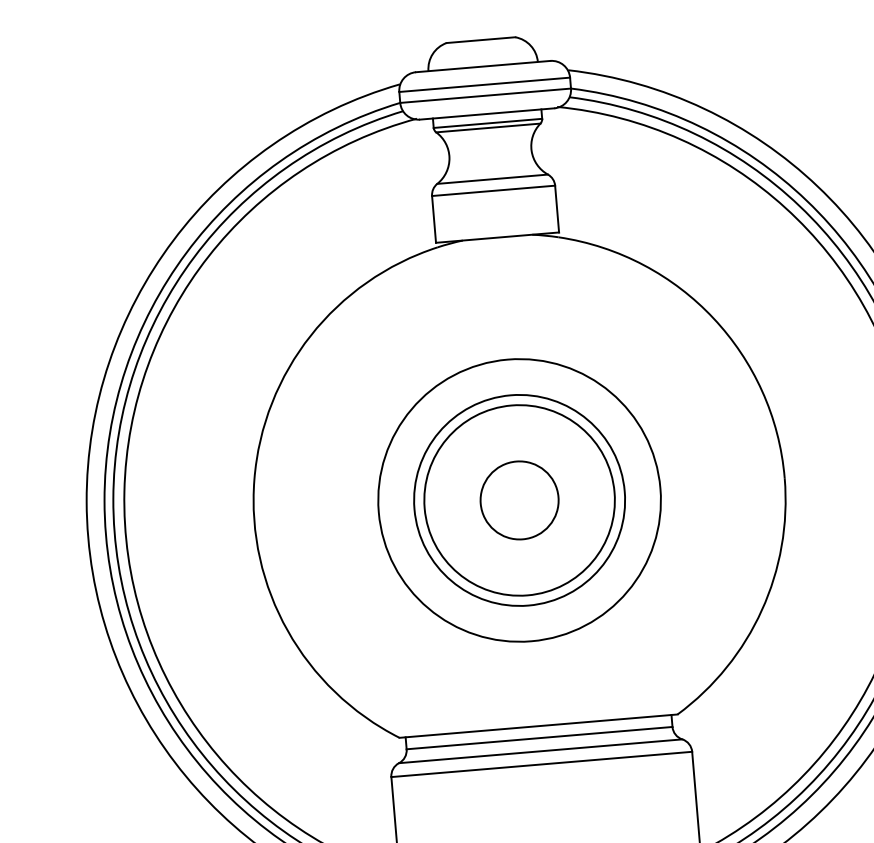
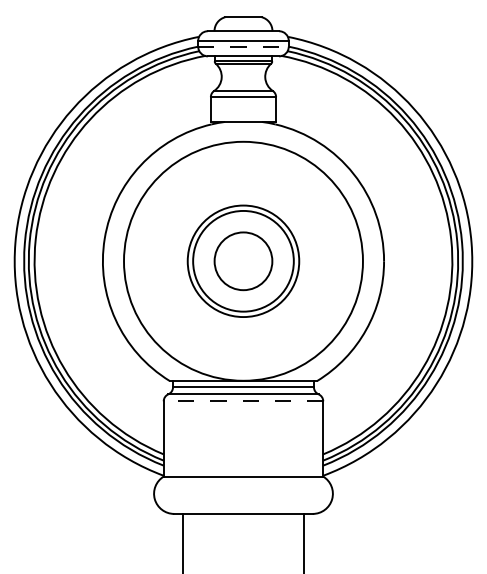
line: (485, 95) -> (243, 46), solid -> dashed
circle: (519, 498) -> (243, 260), size x1.4
circle: (519, 498) -> (243, 260), size x1.6
line: (541, 764) -> (243, 401), solid -> dashed

